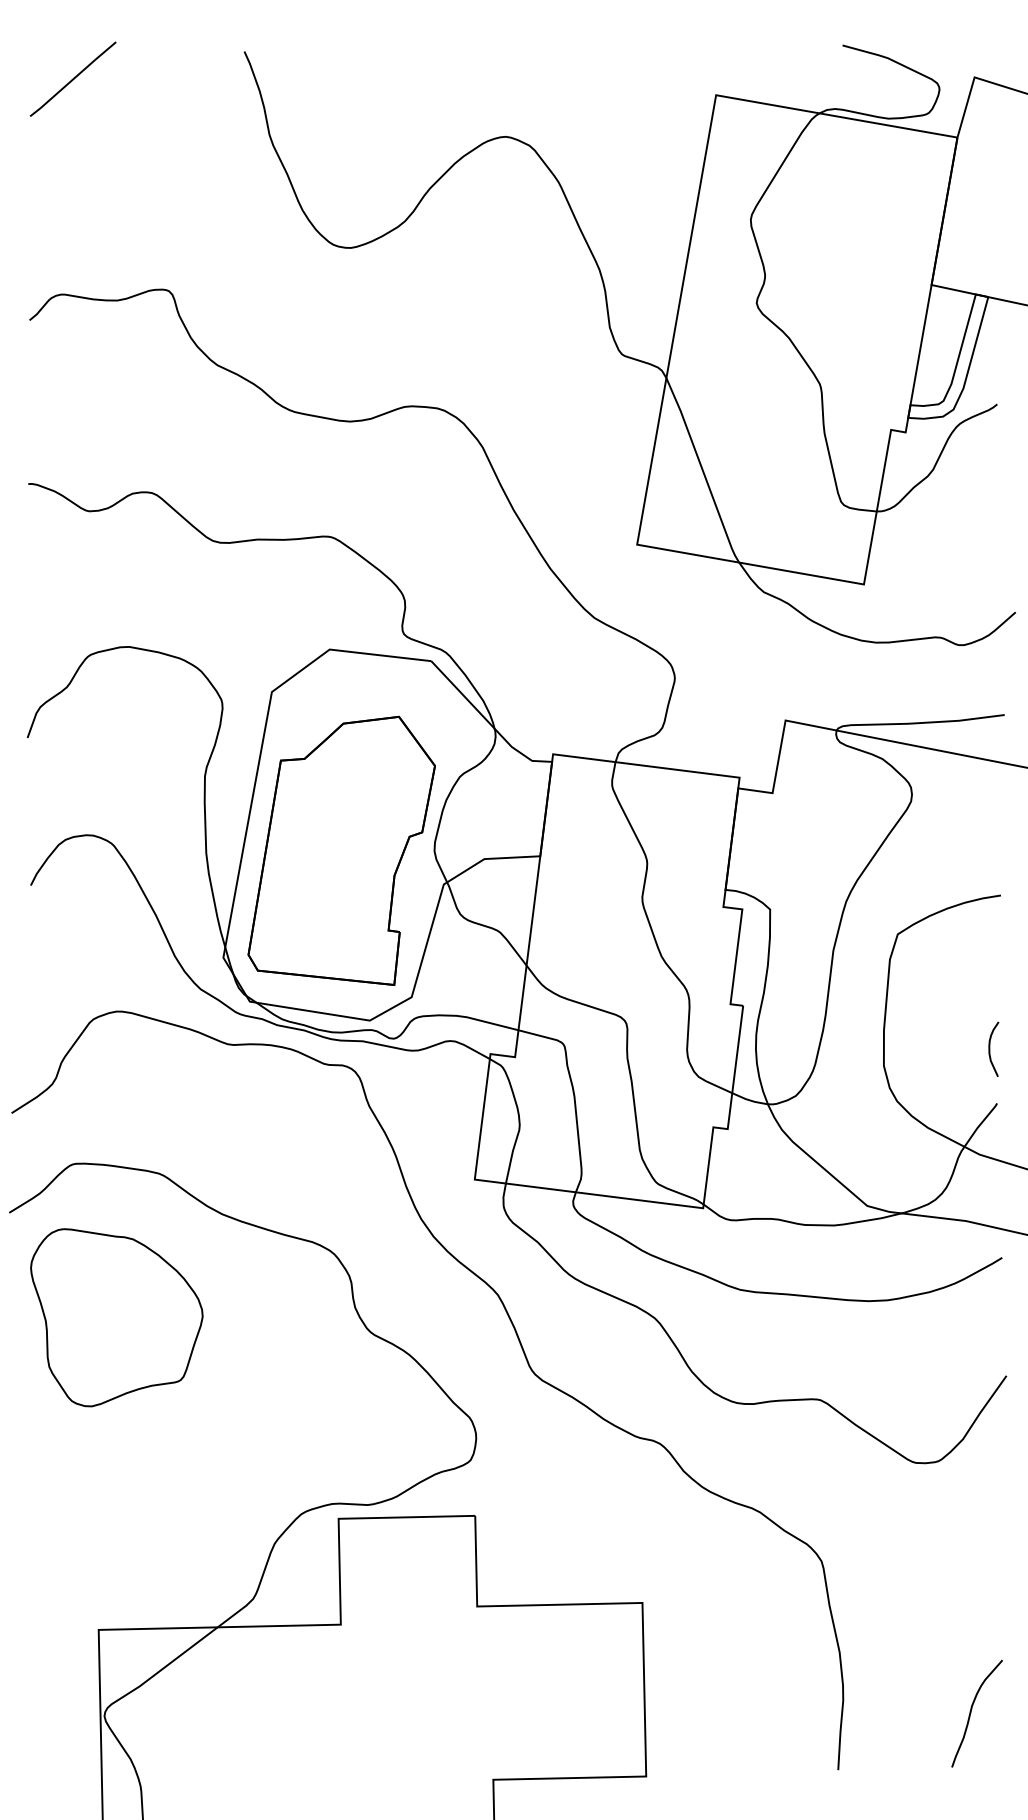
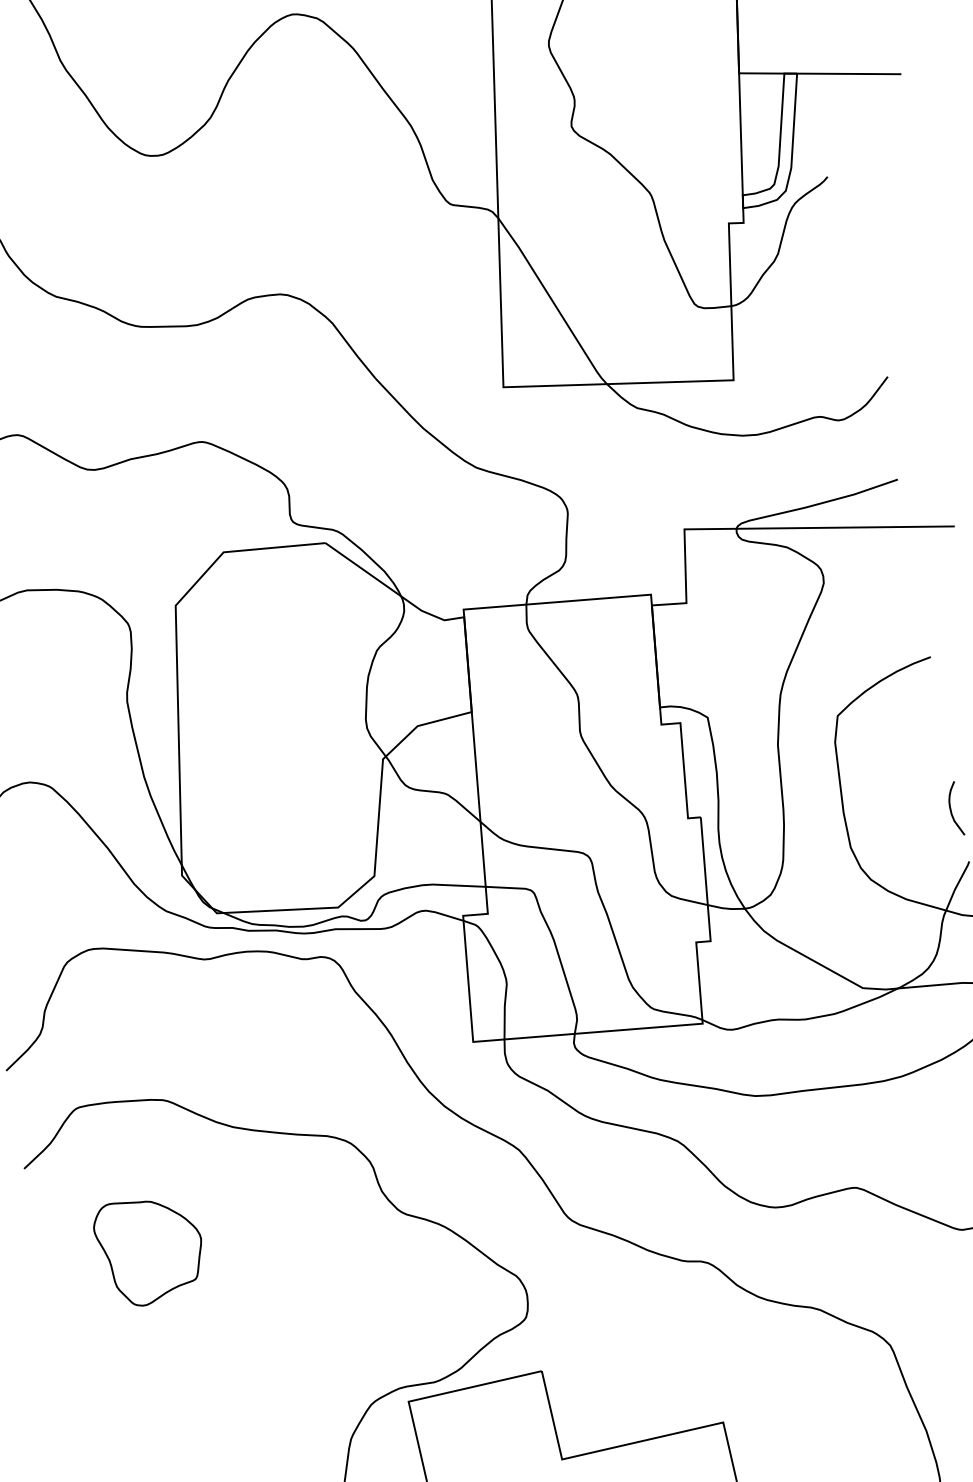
part: (341, 850) -> (275, 746), removed
part: (116, 1317) -> (150, 1249), size x0.6

